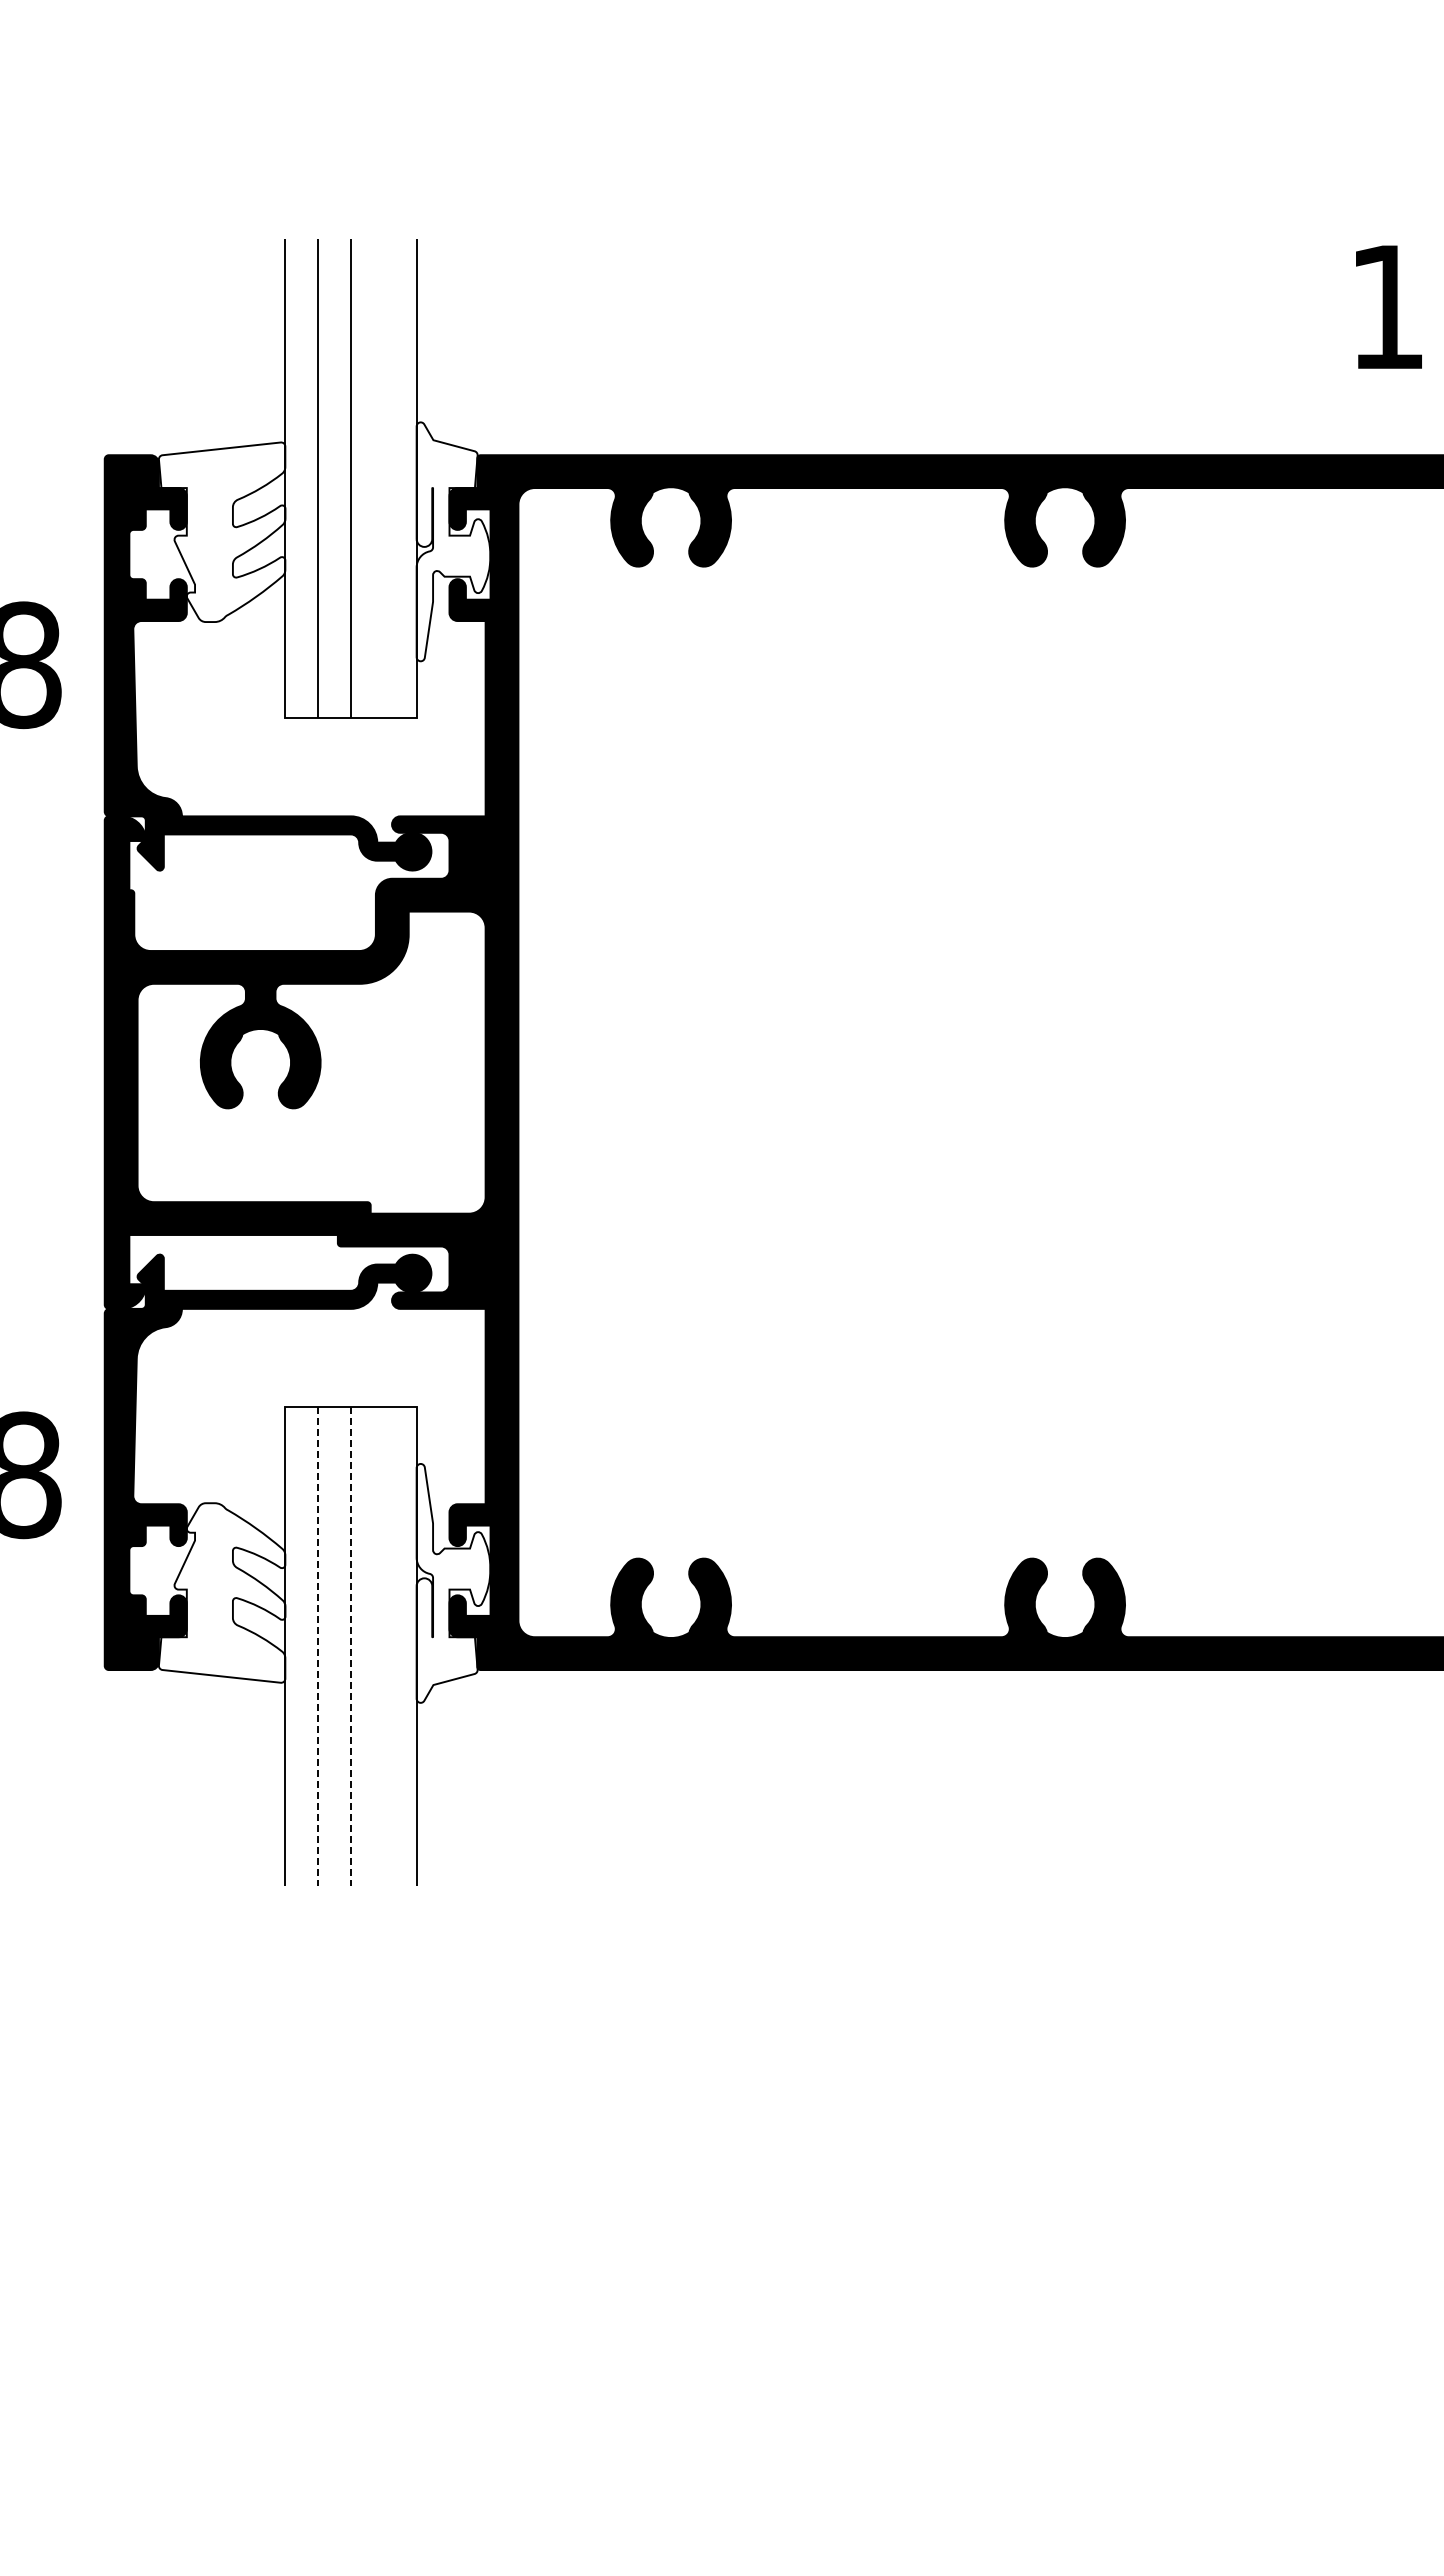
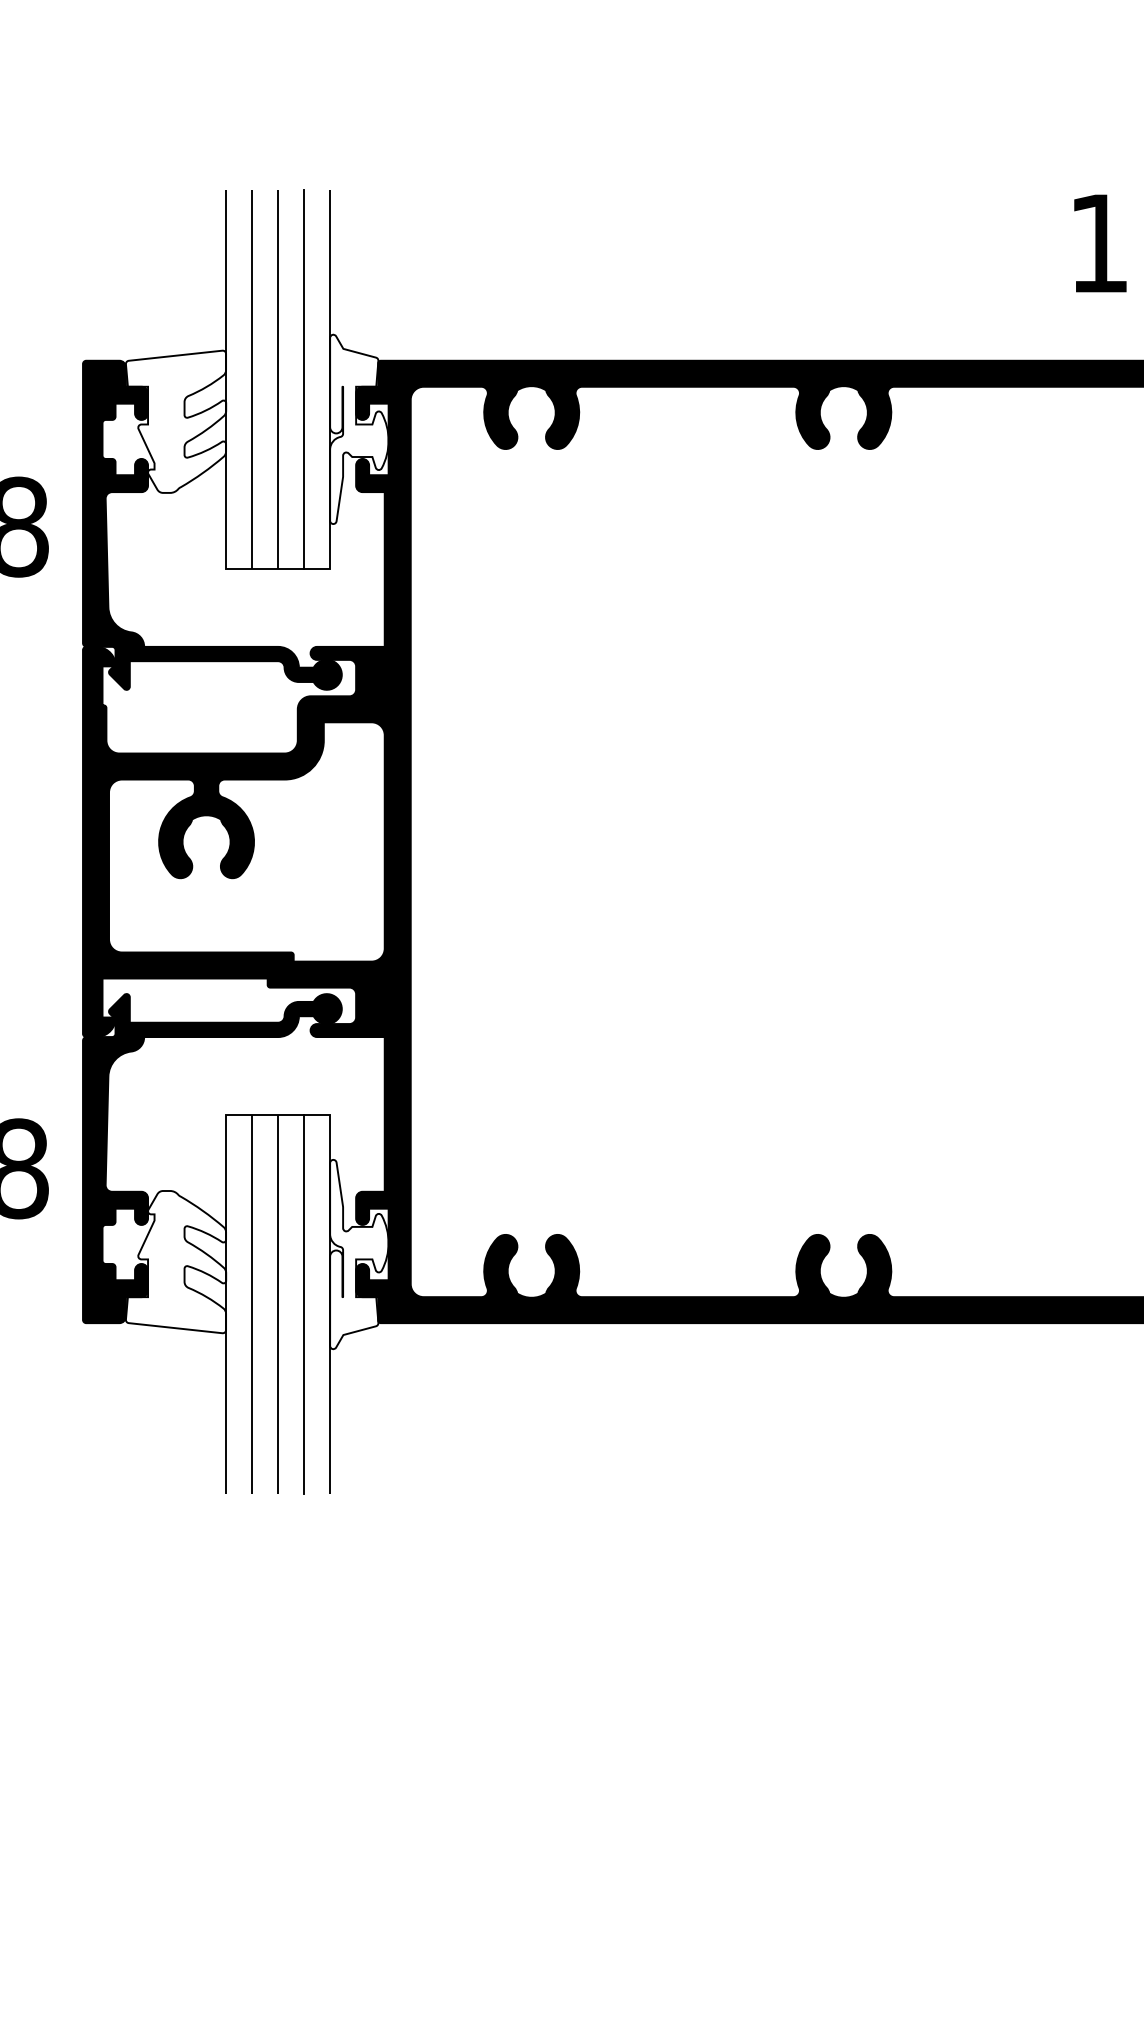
line: (383, 478) -> (303, 379), added
line: (383, 1646) -> (303, 1304), added
line: (318, 1647) -> (252, 1305), dashed -> solid
line: (351, 1647) -> (278, 1305), dashed -> solid

